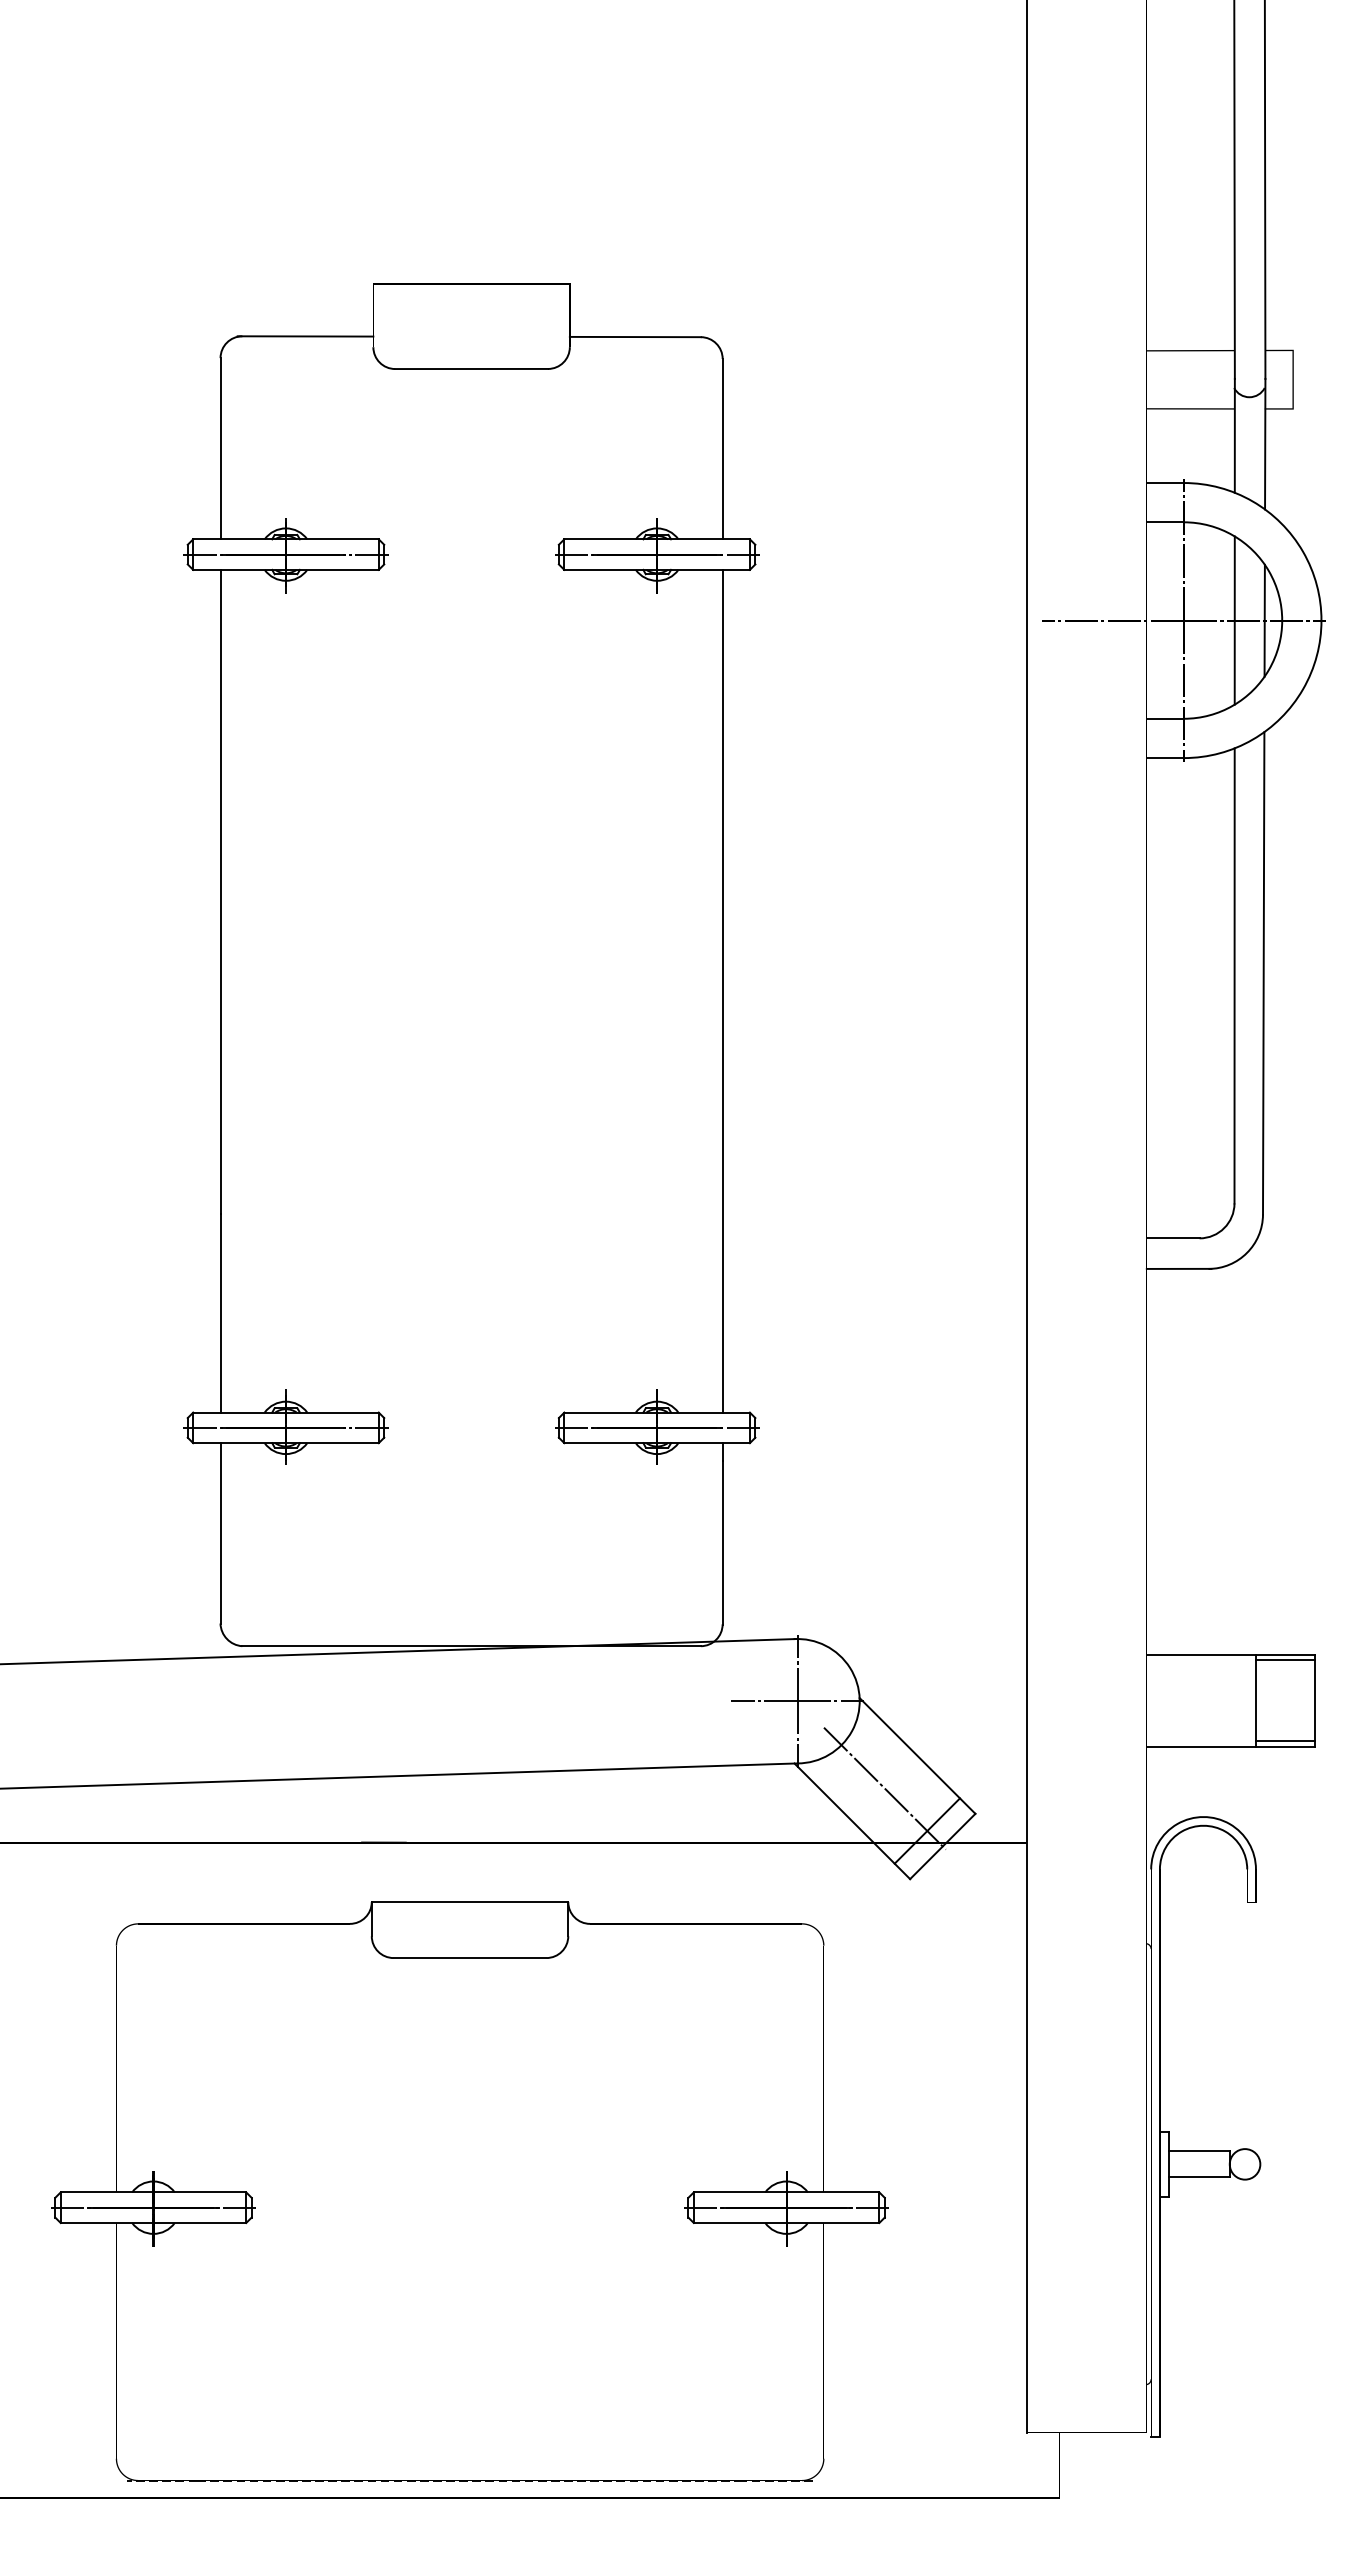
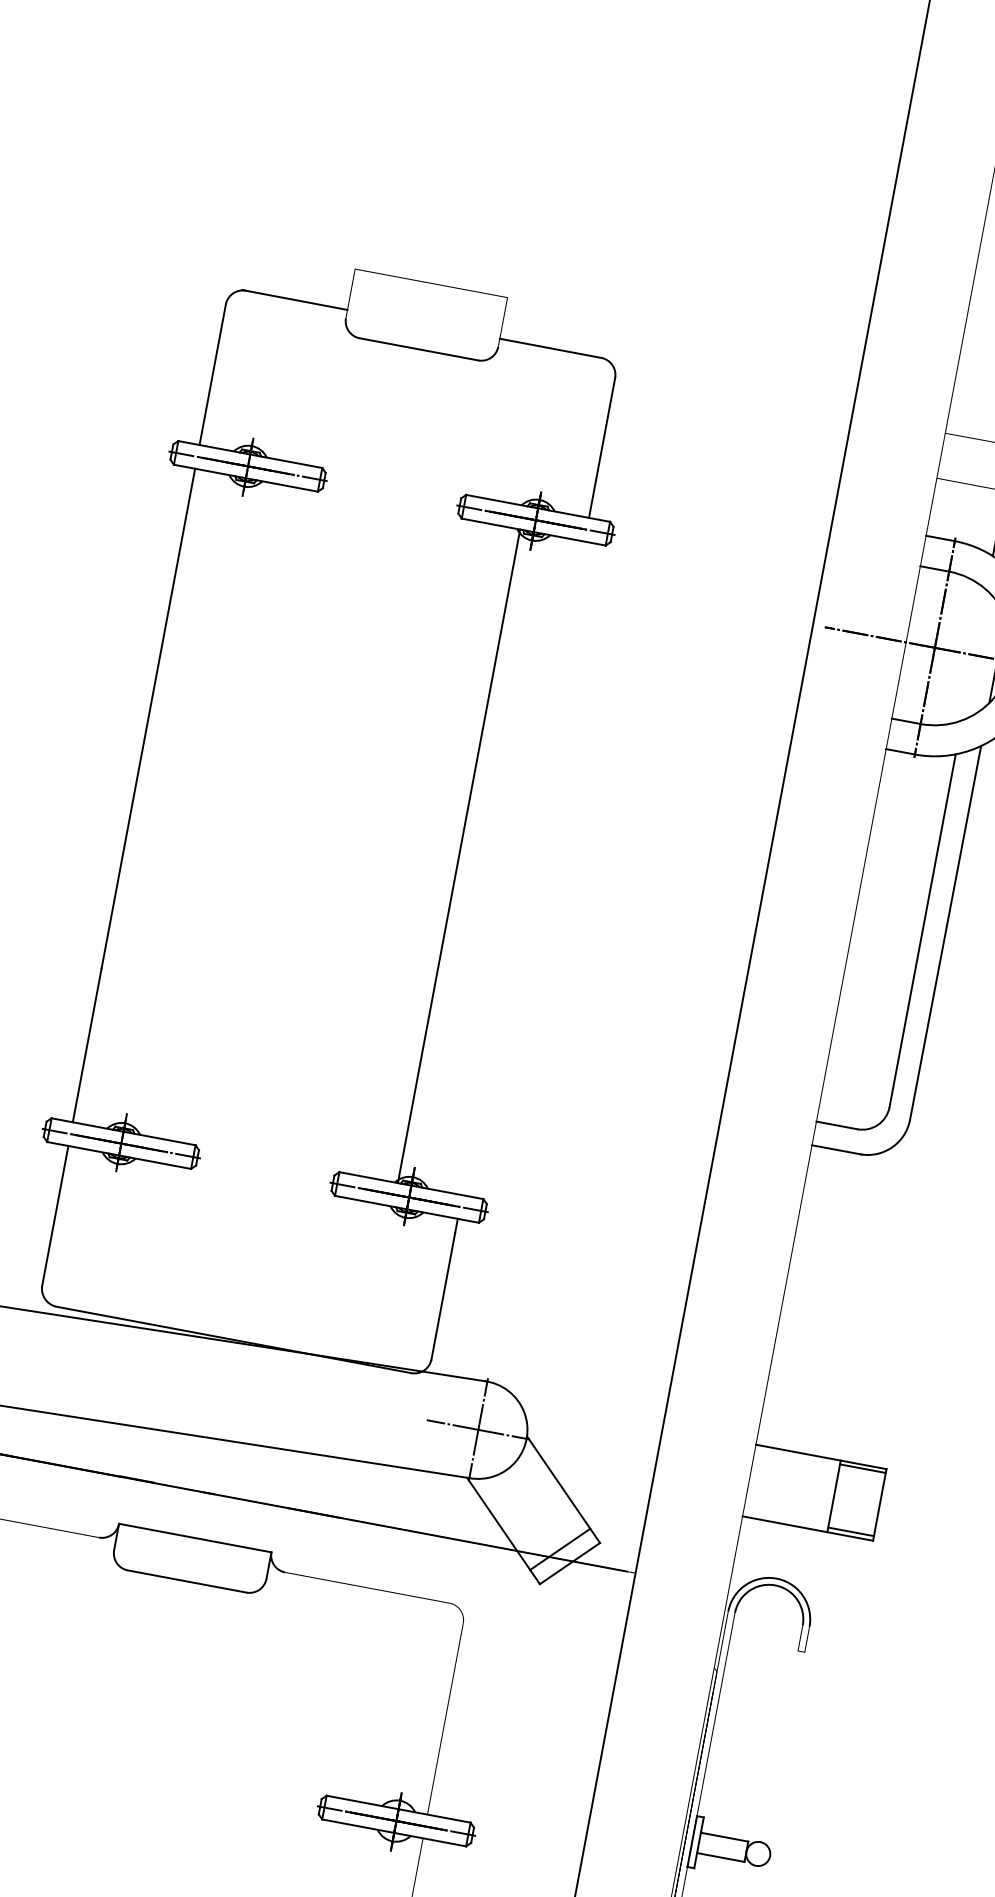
line: (1234, 620) -> (974, 655), removed
line: (722, 990) -> (459, 855), moved
line: (884, 1788) -> (533, 1510), removed

